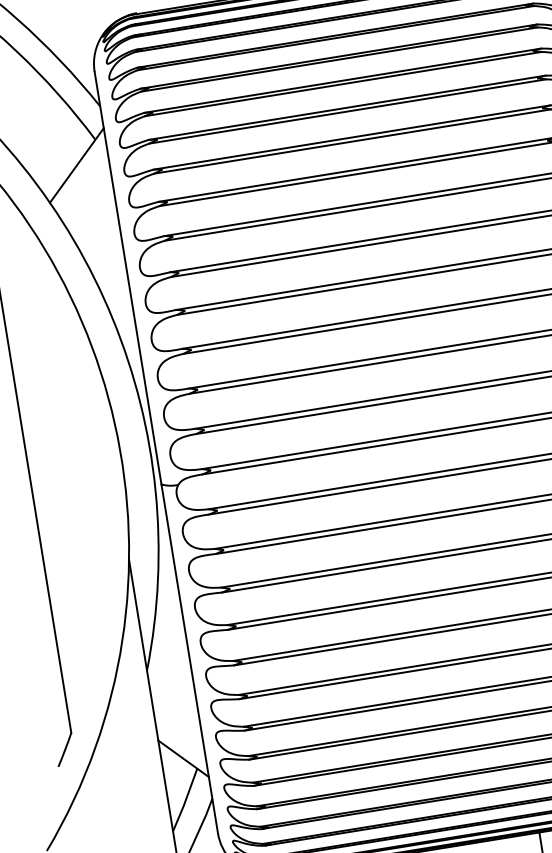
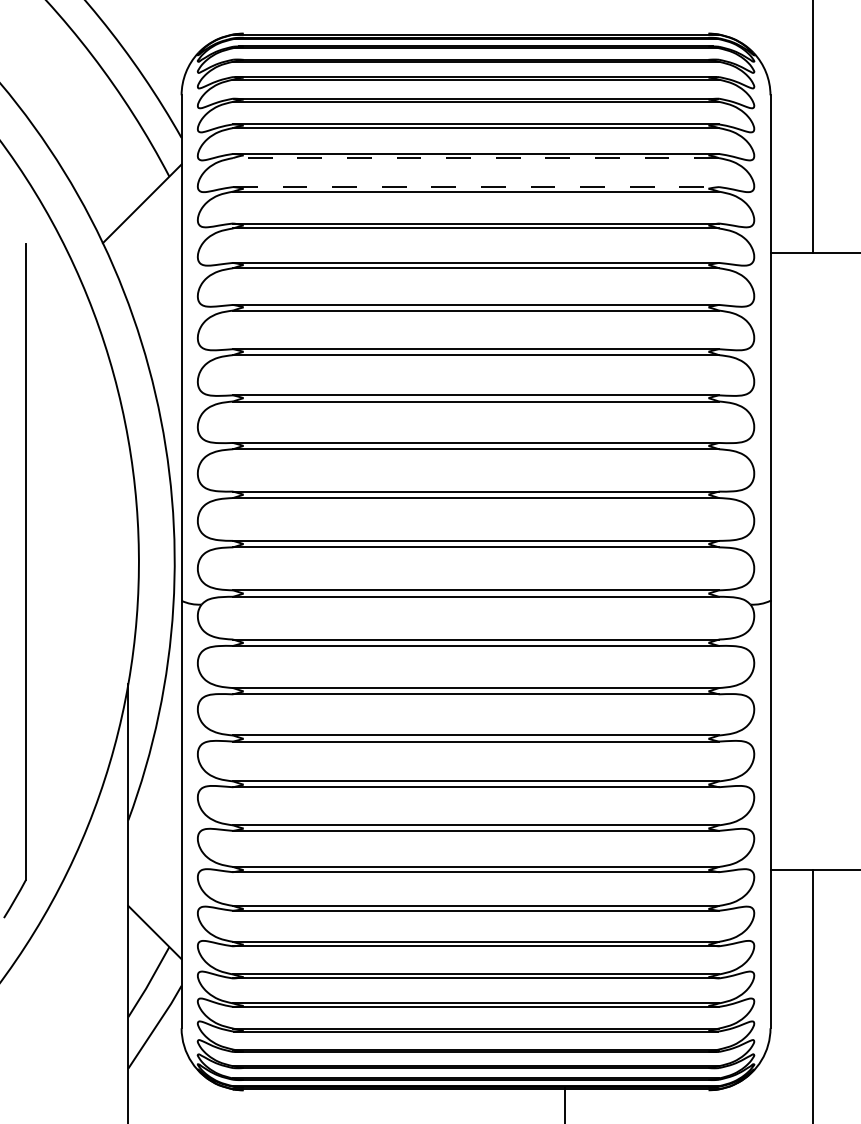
line: (343, 84) -> (476, 158), solid -> dashed
line: (347, 108) -> (476, 187), solid -> dashed

